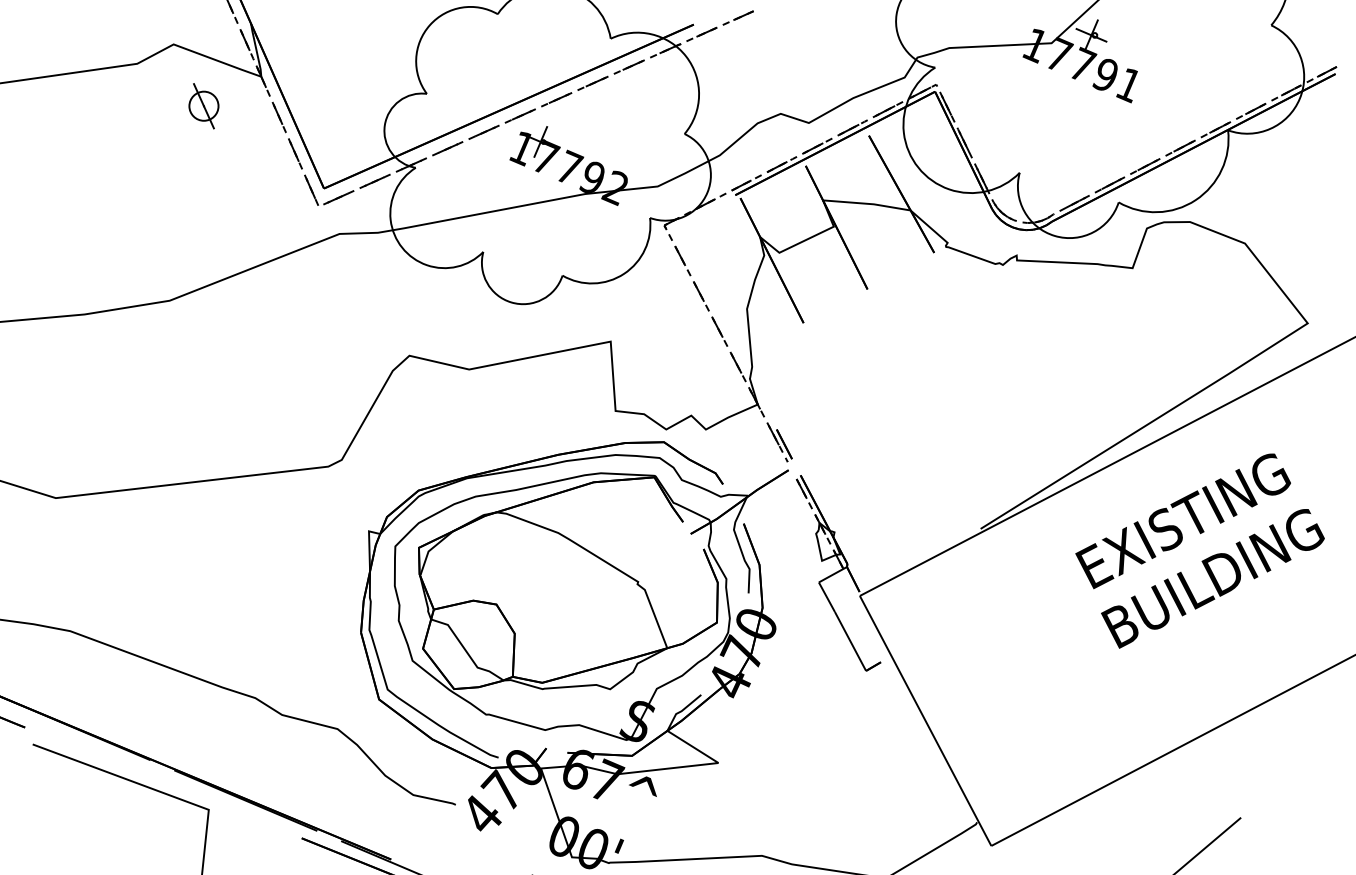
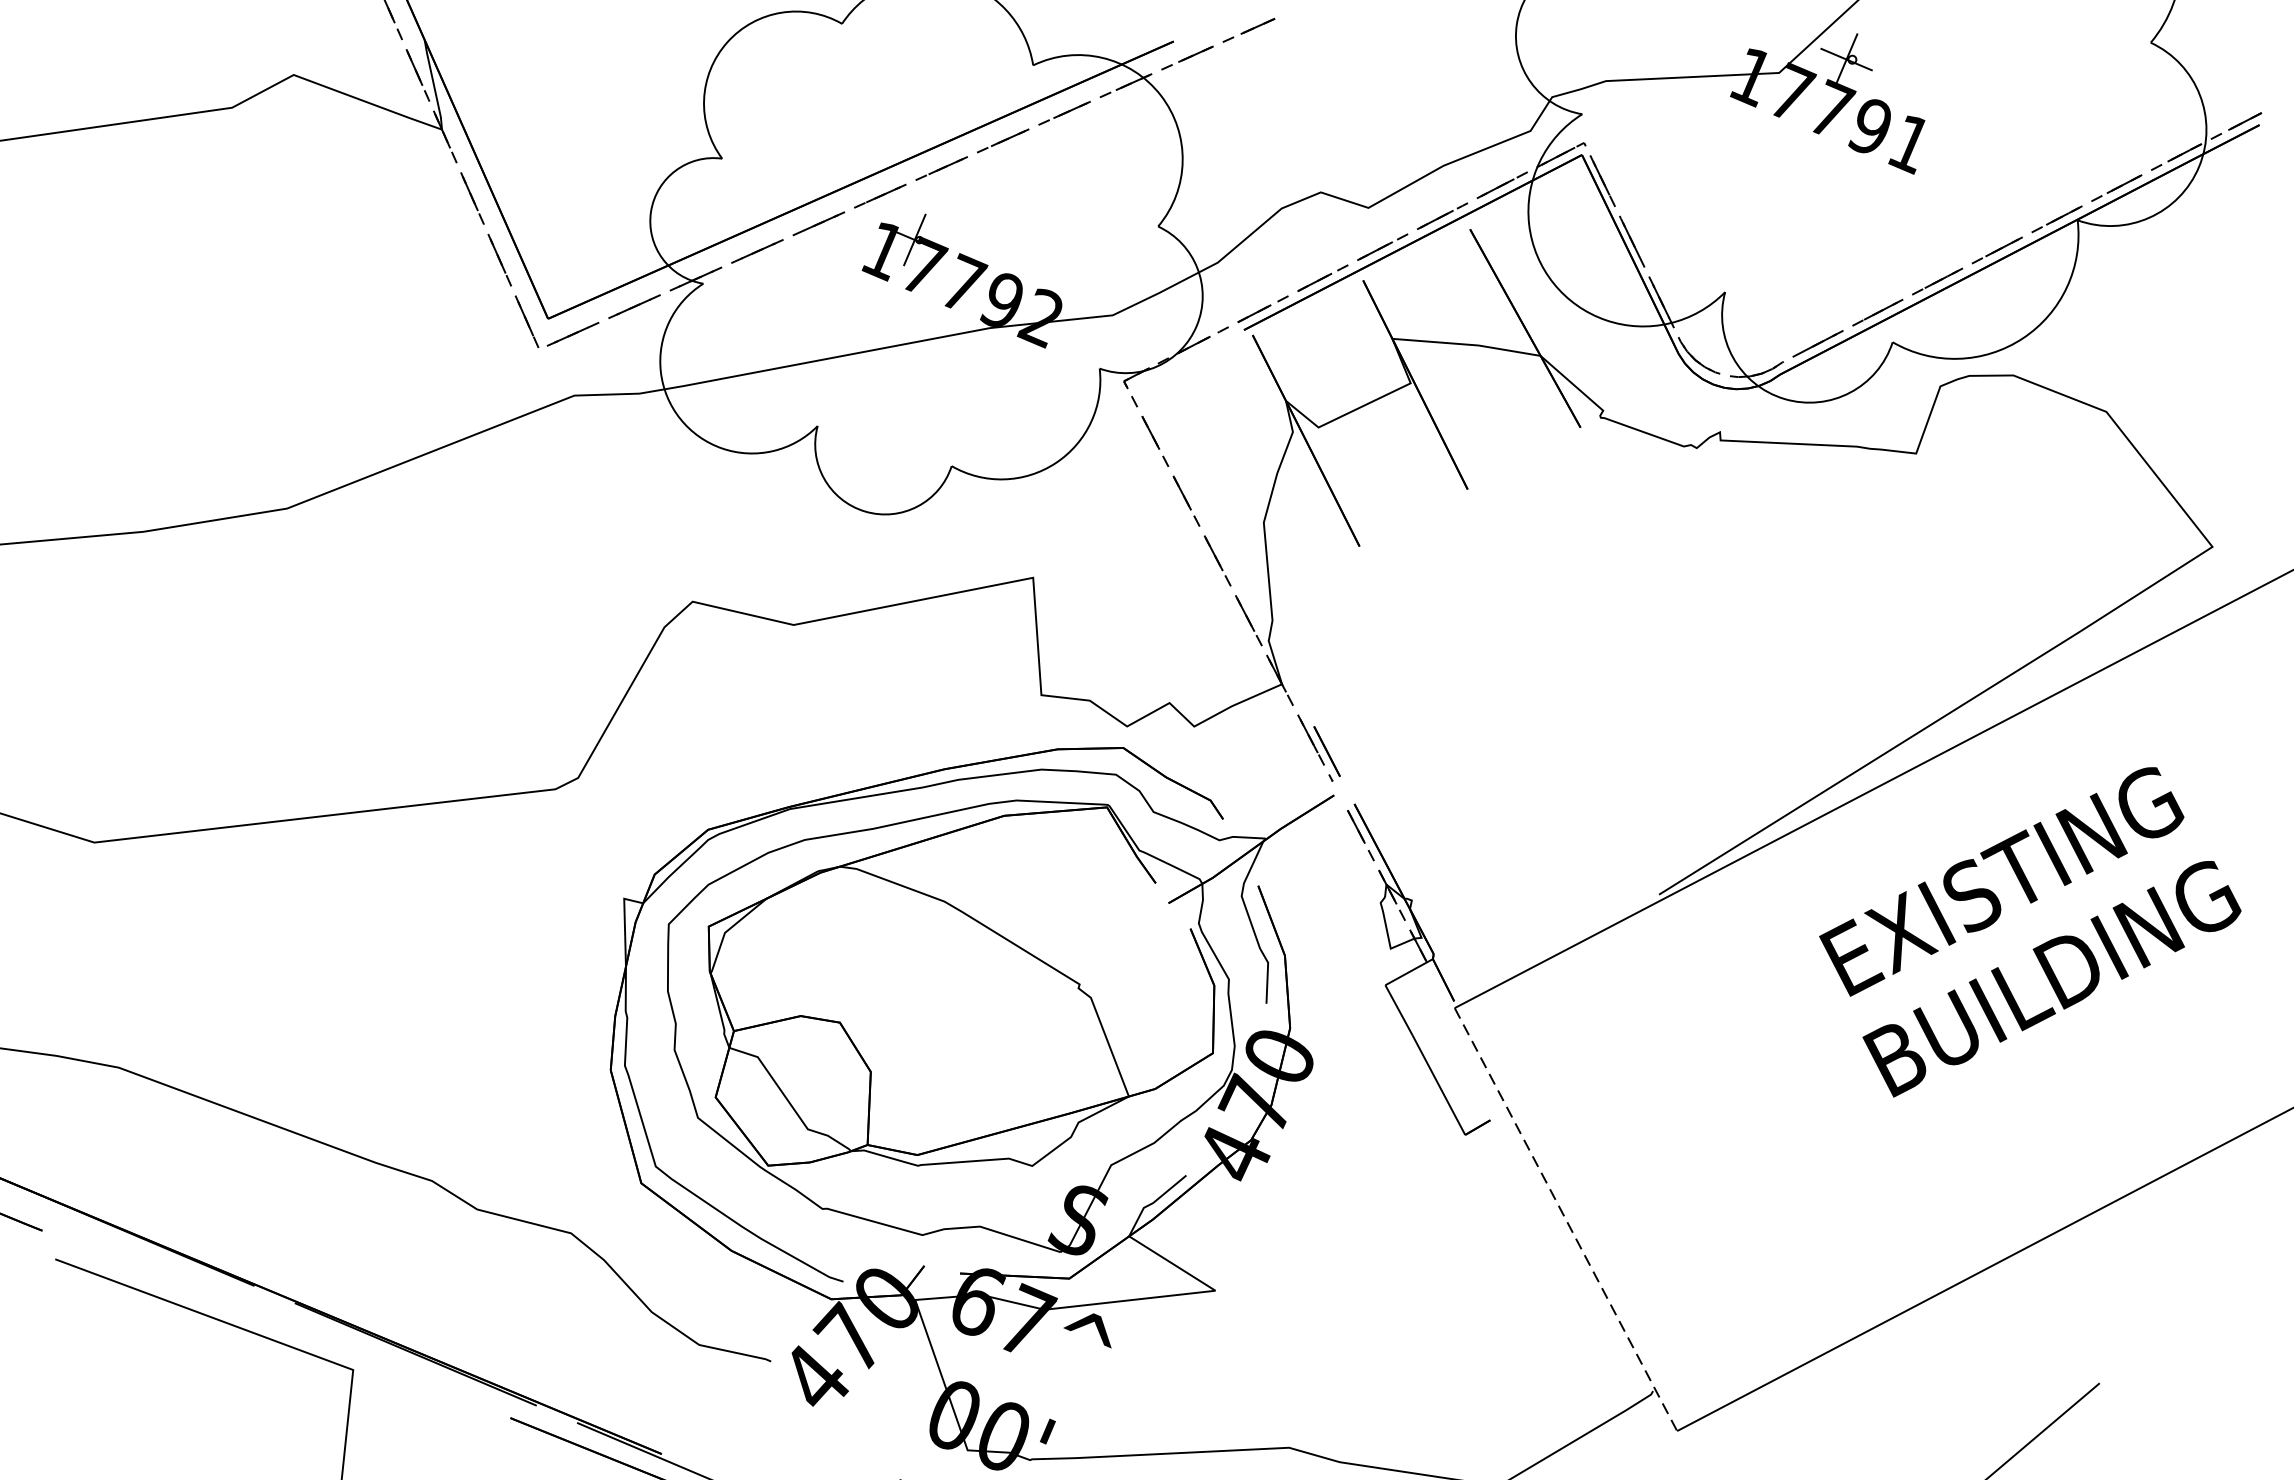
part: (203, 106) -> (344, 179), removed
line: (925, 721) -> (1565, 1220), solid -> dashed

